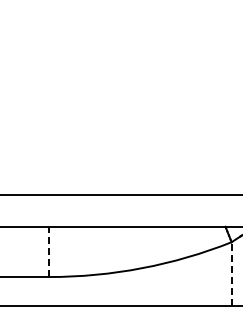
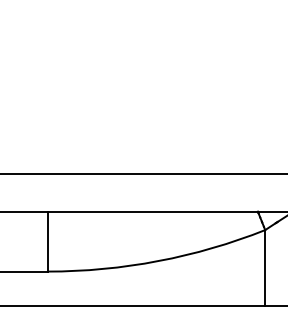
line: (49, 251) -> (48, 241), dashed -> solid
line: (231, 274) -> (265, 268), dashed -> solid

